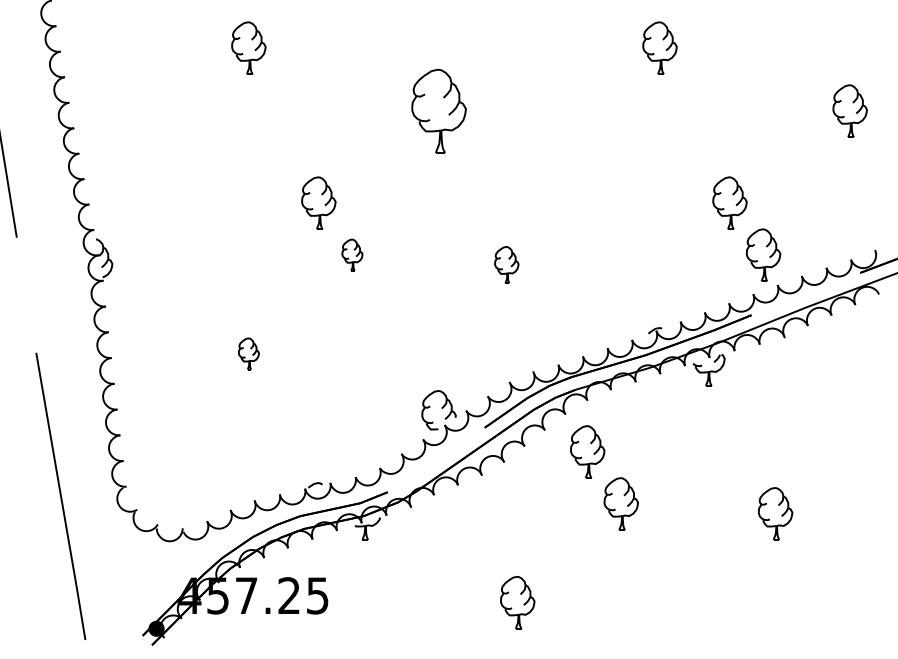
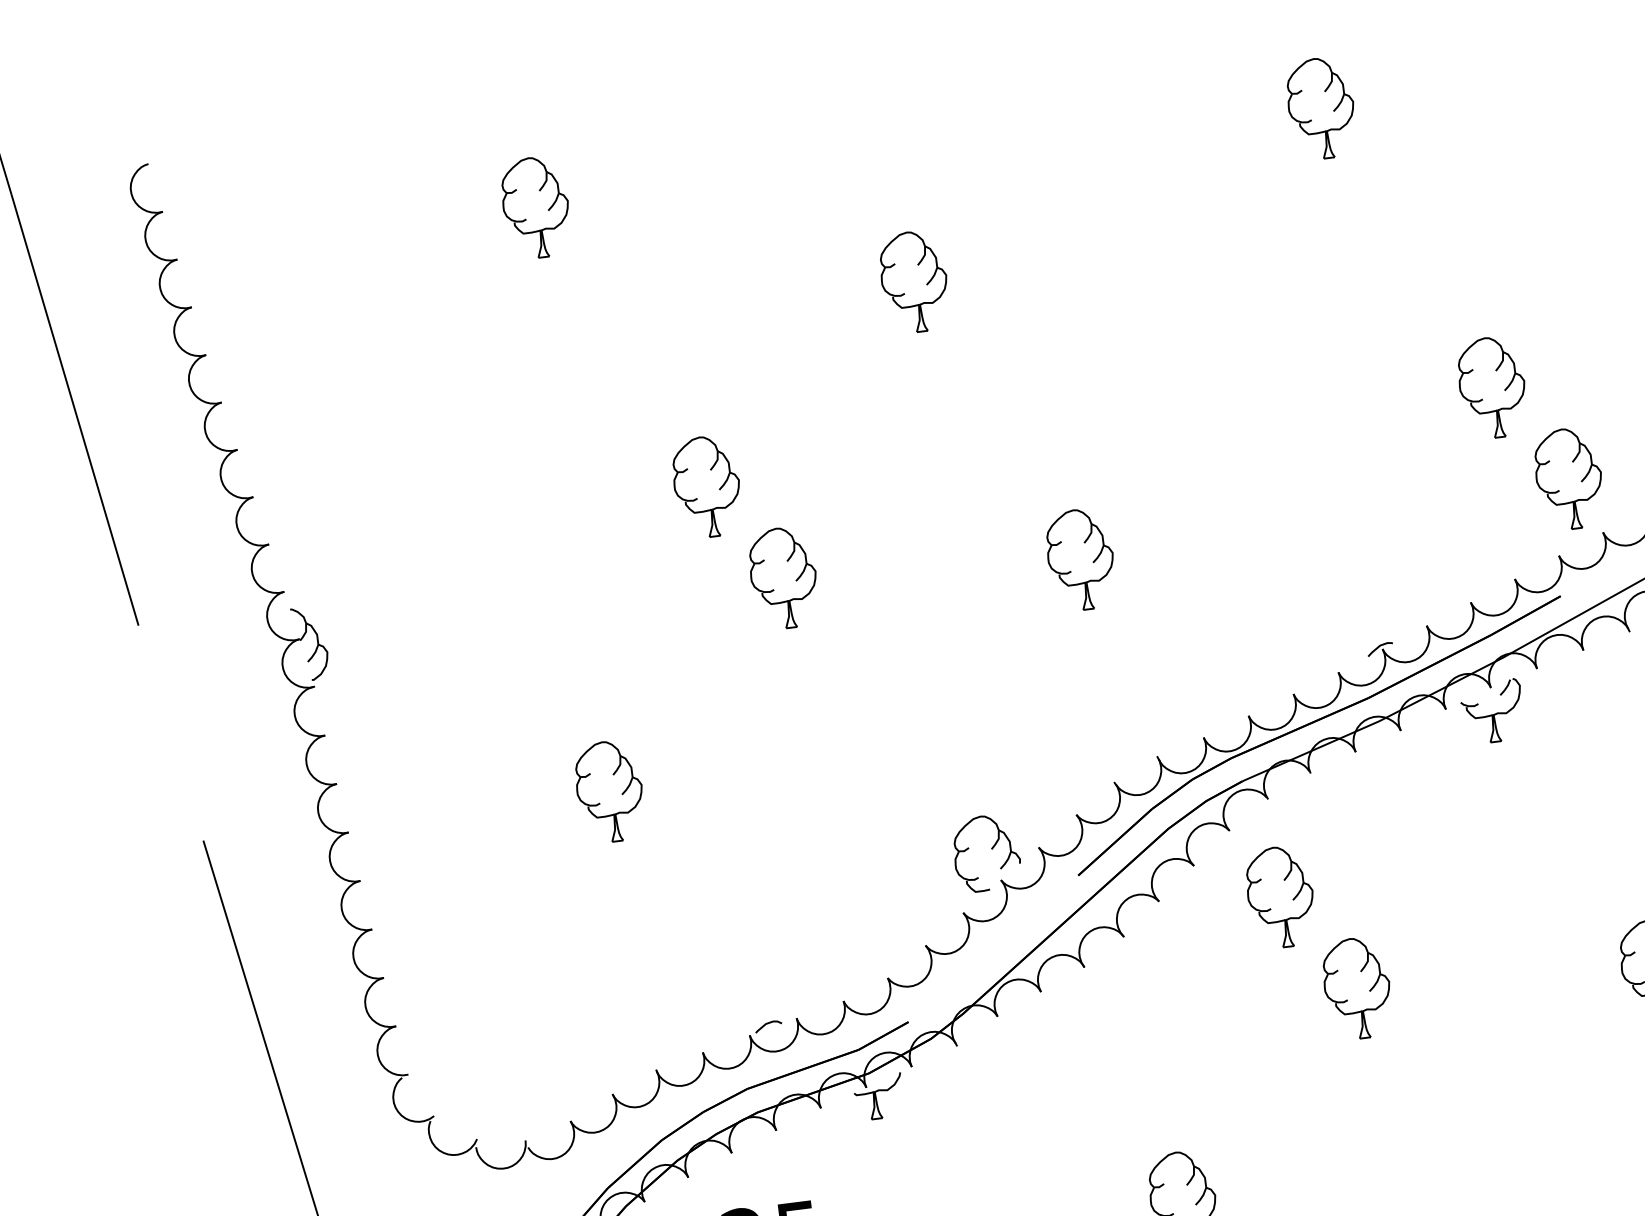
part: (438, 110) -> (913, 280), size x0.62
part: (352, 254) -> (783, 576), size x1.67
part: (506, 264) -> (1080, 558), size x1.43
part: (248, 353) -> (608, 790), size x1.67

